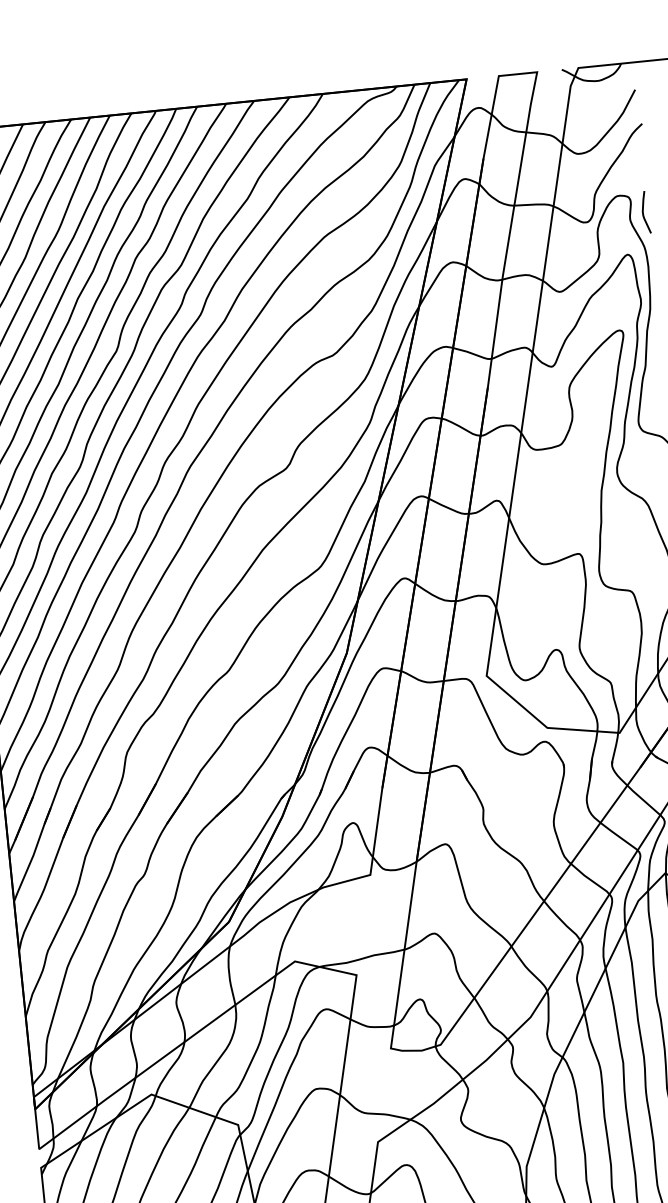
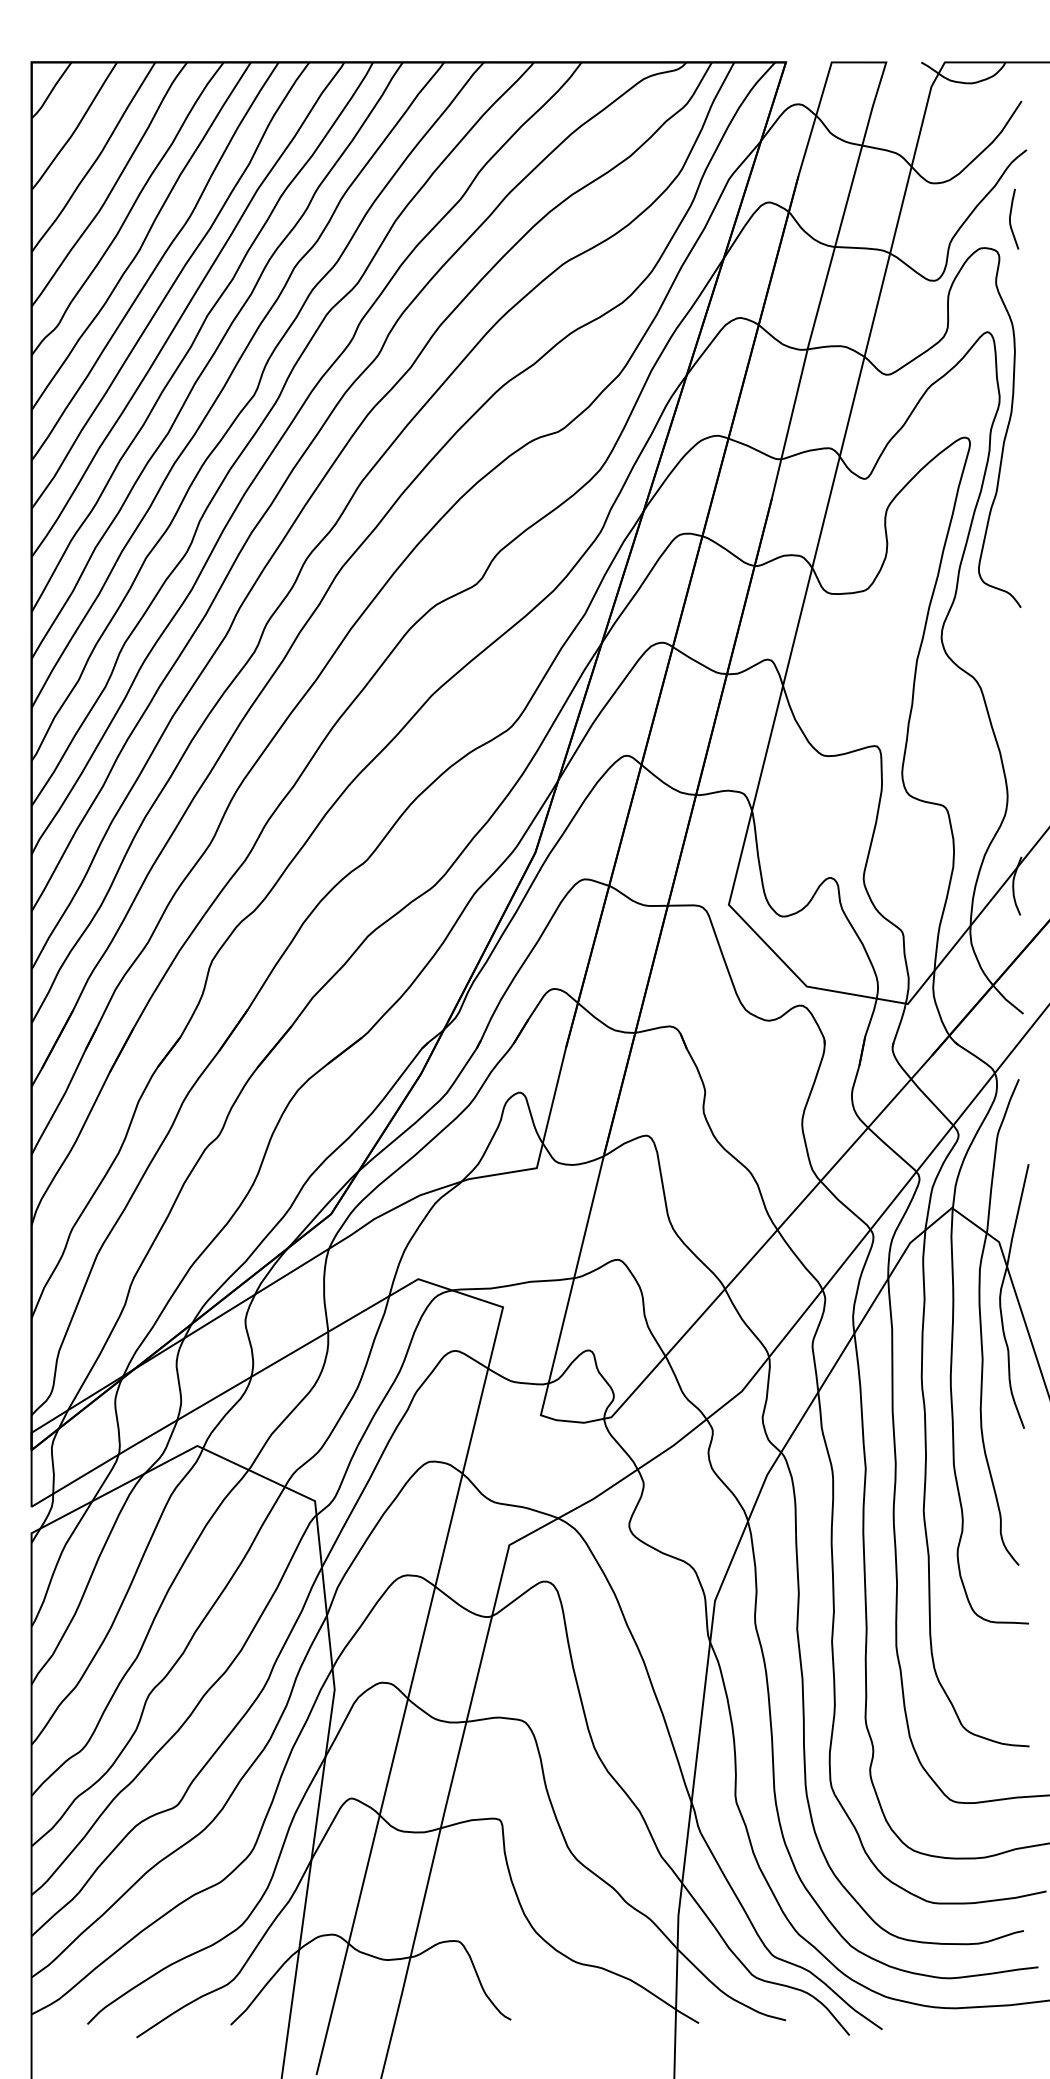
curve: (643, 212) -> (1010, 218), moved

